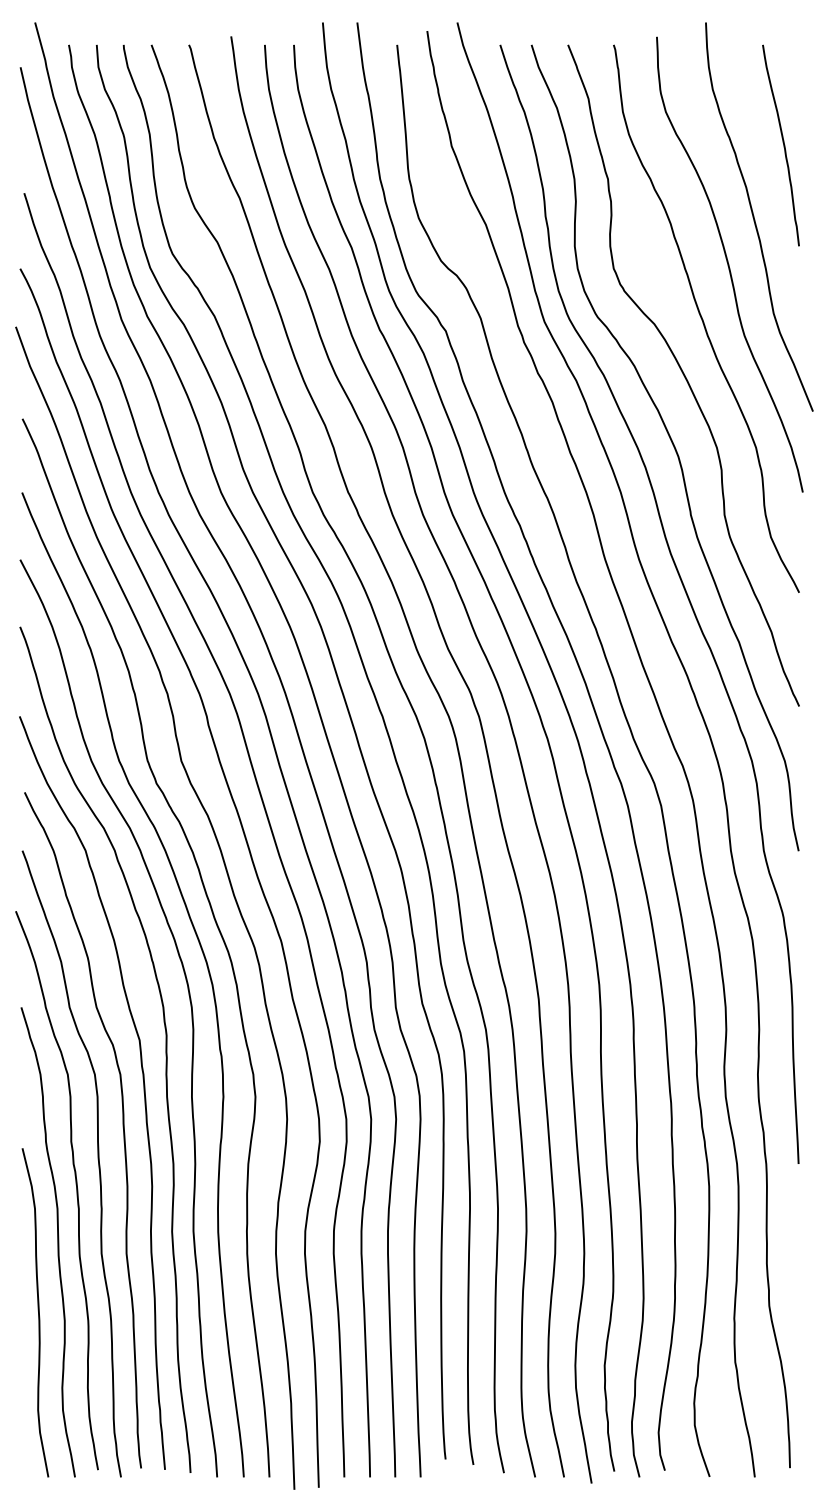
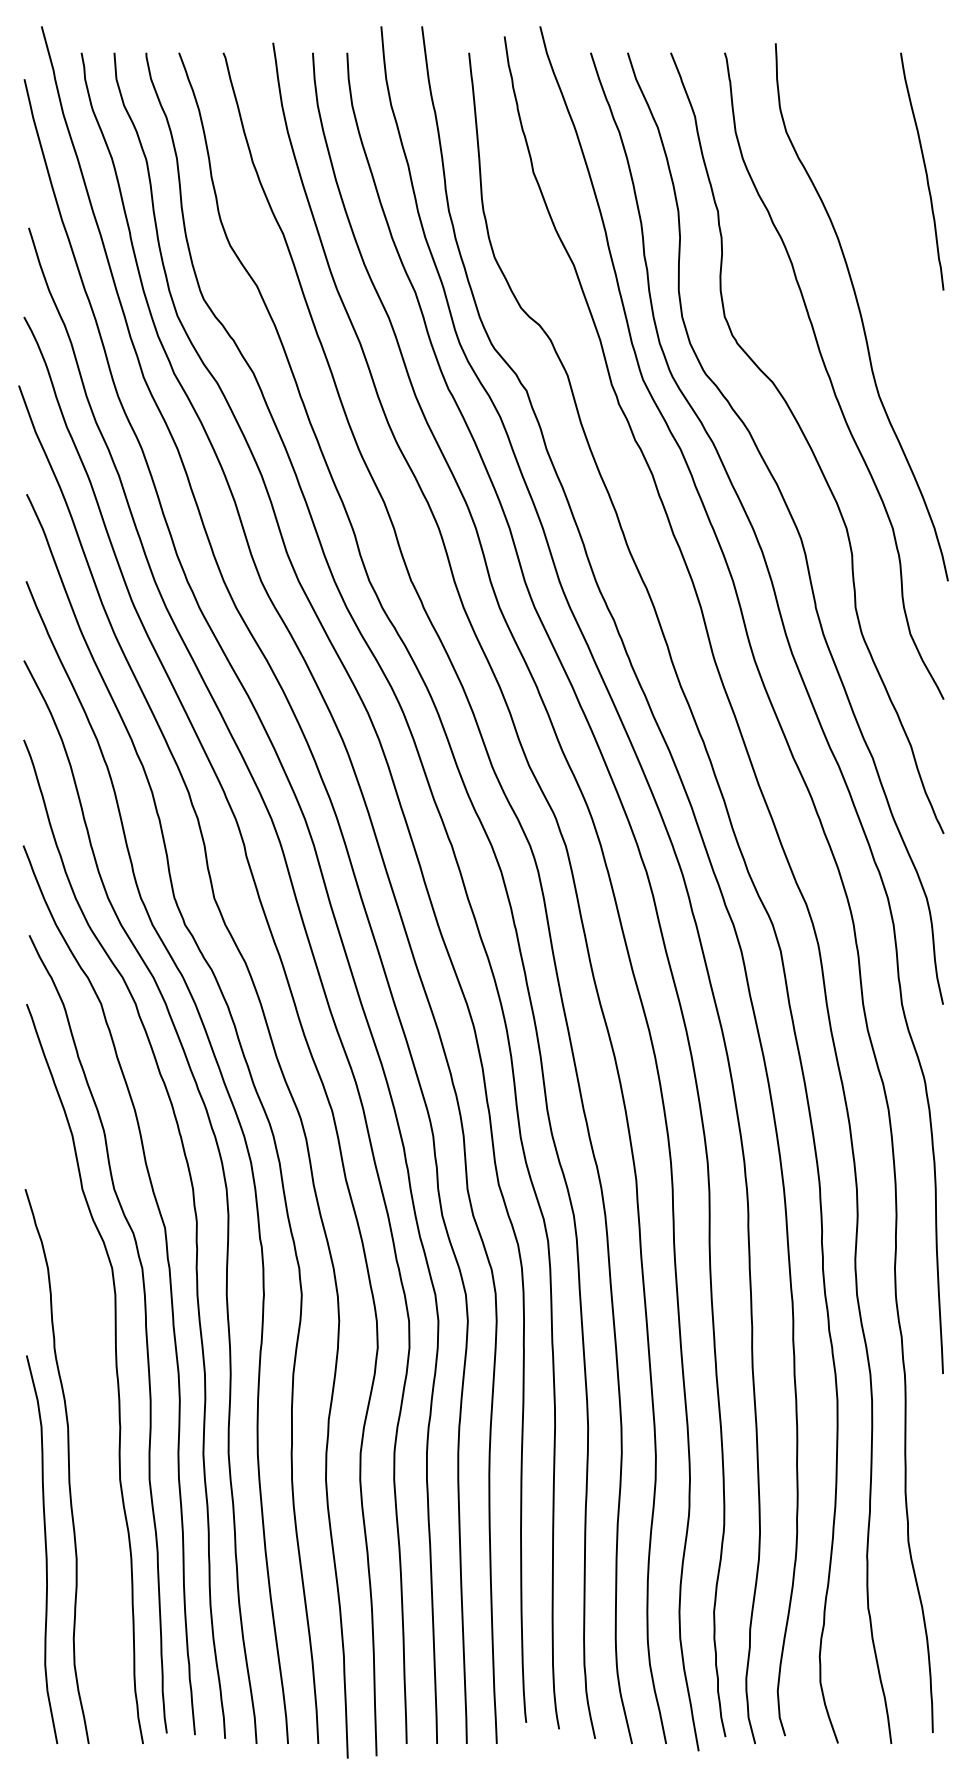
curve: (754, 216) -> (890, 255), removed
curve: (75, 1184) -> (89, 1398), removed

